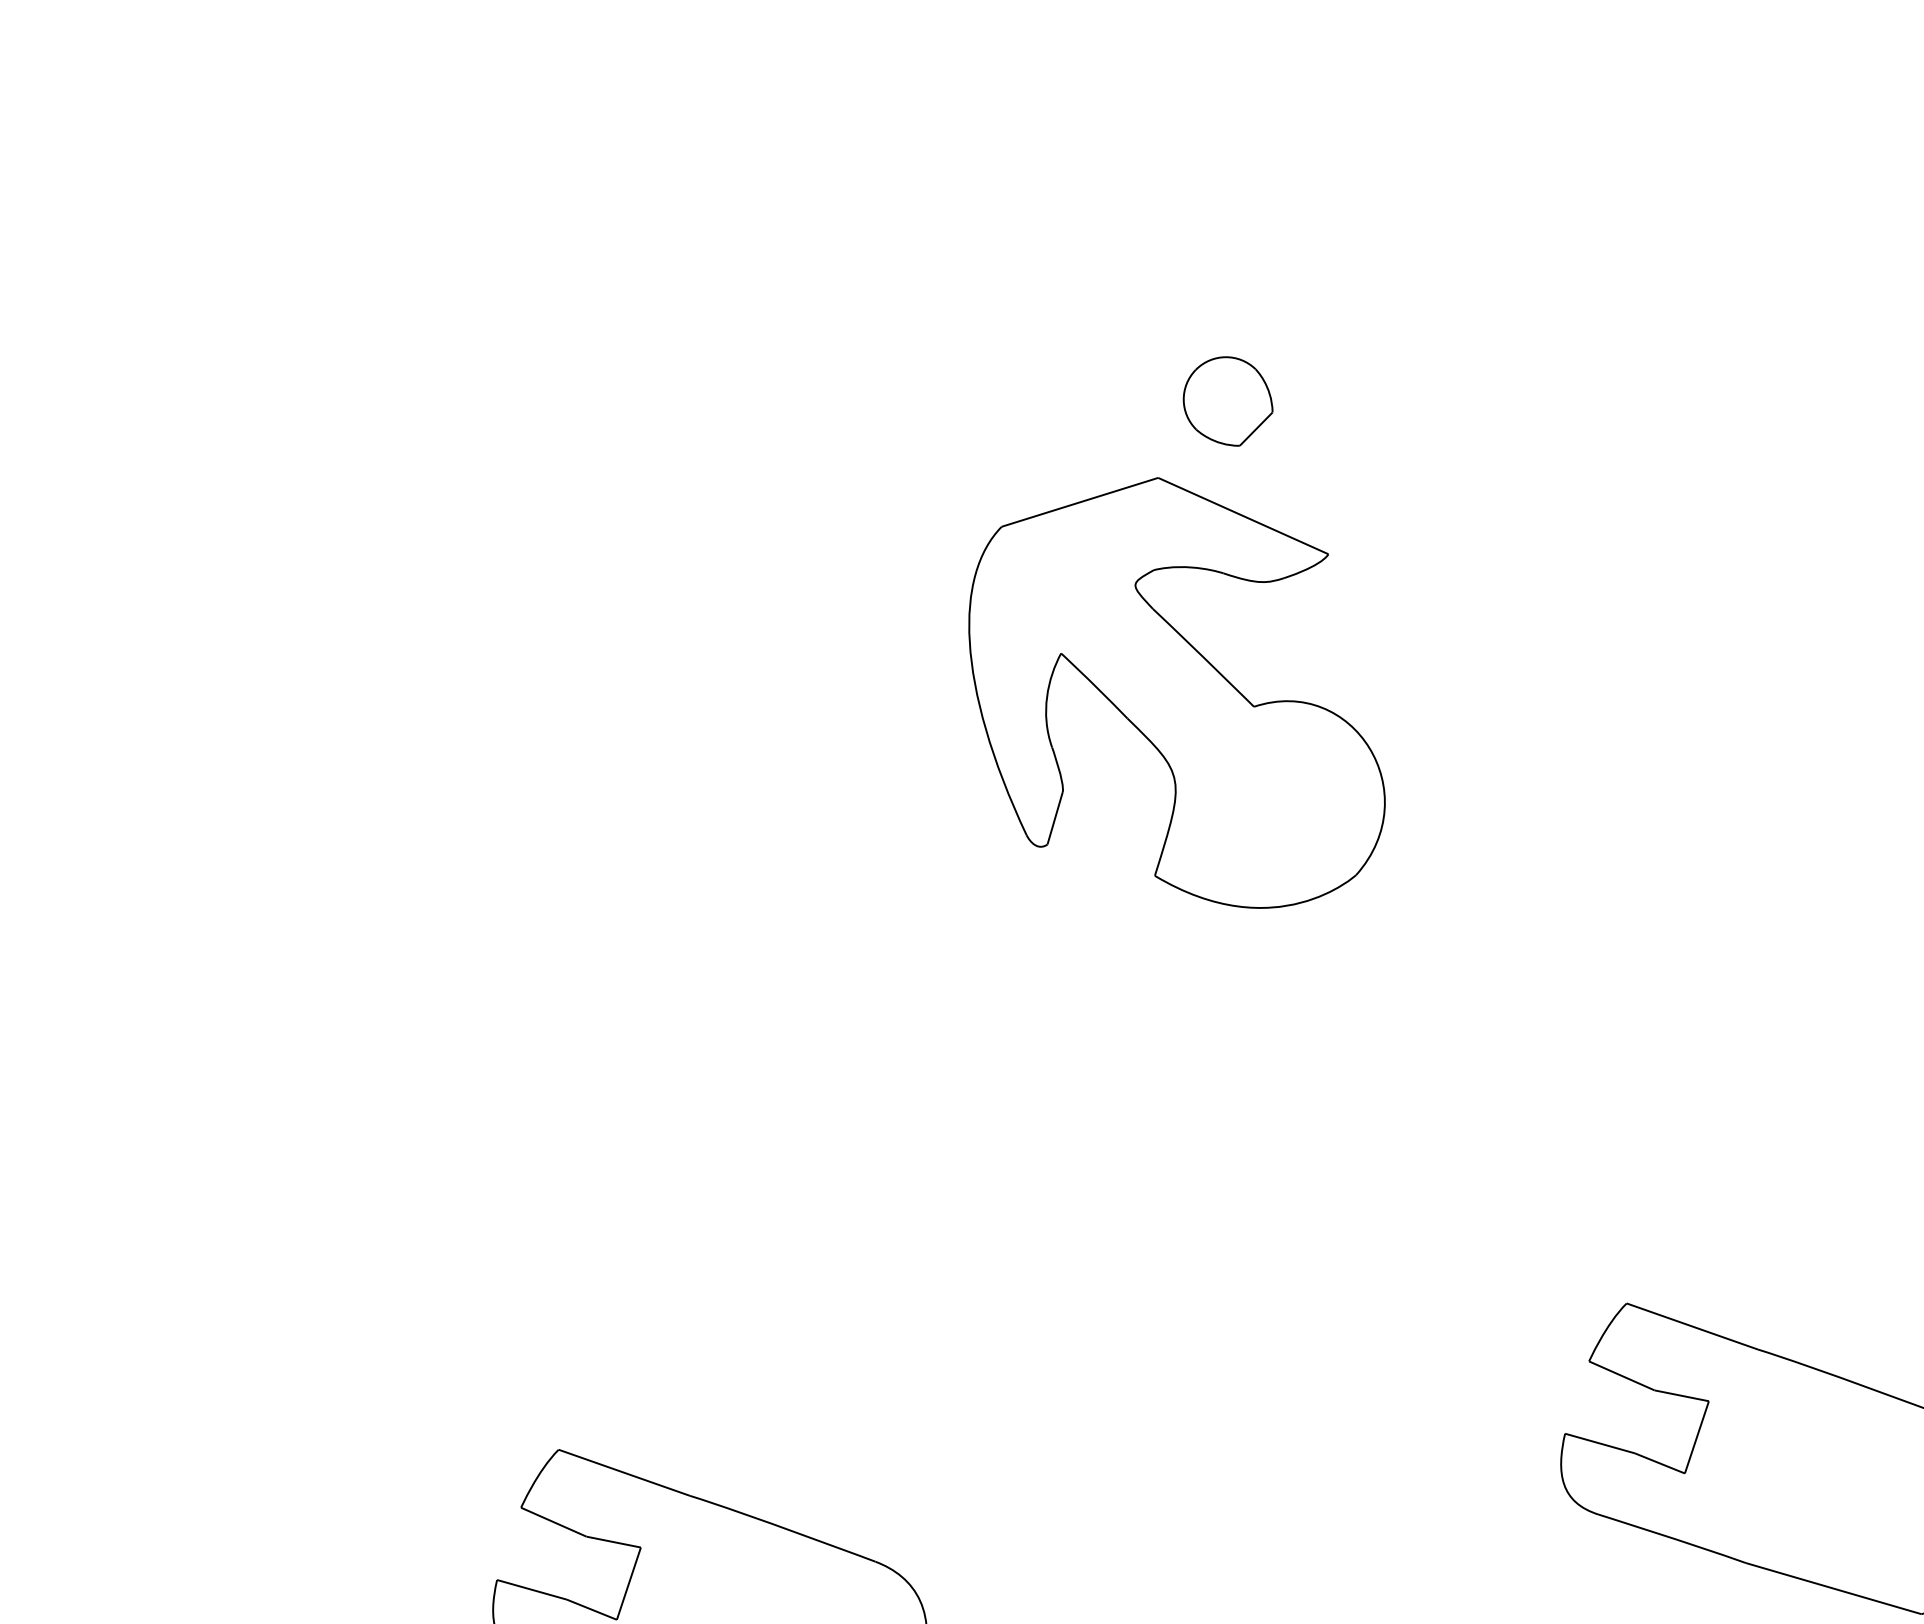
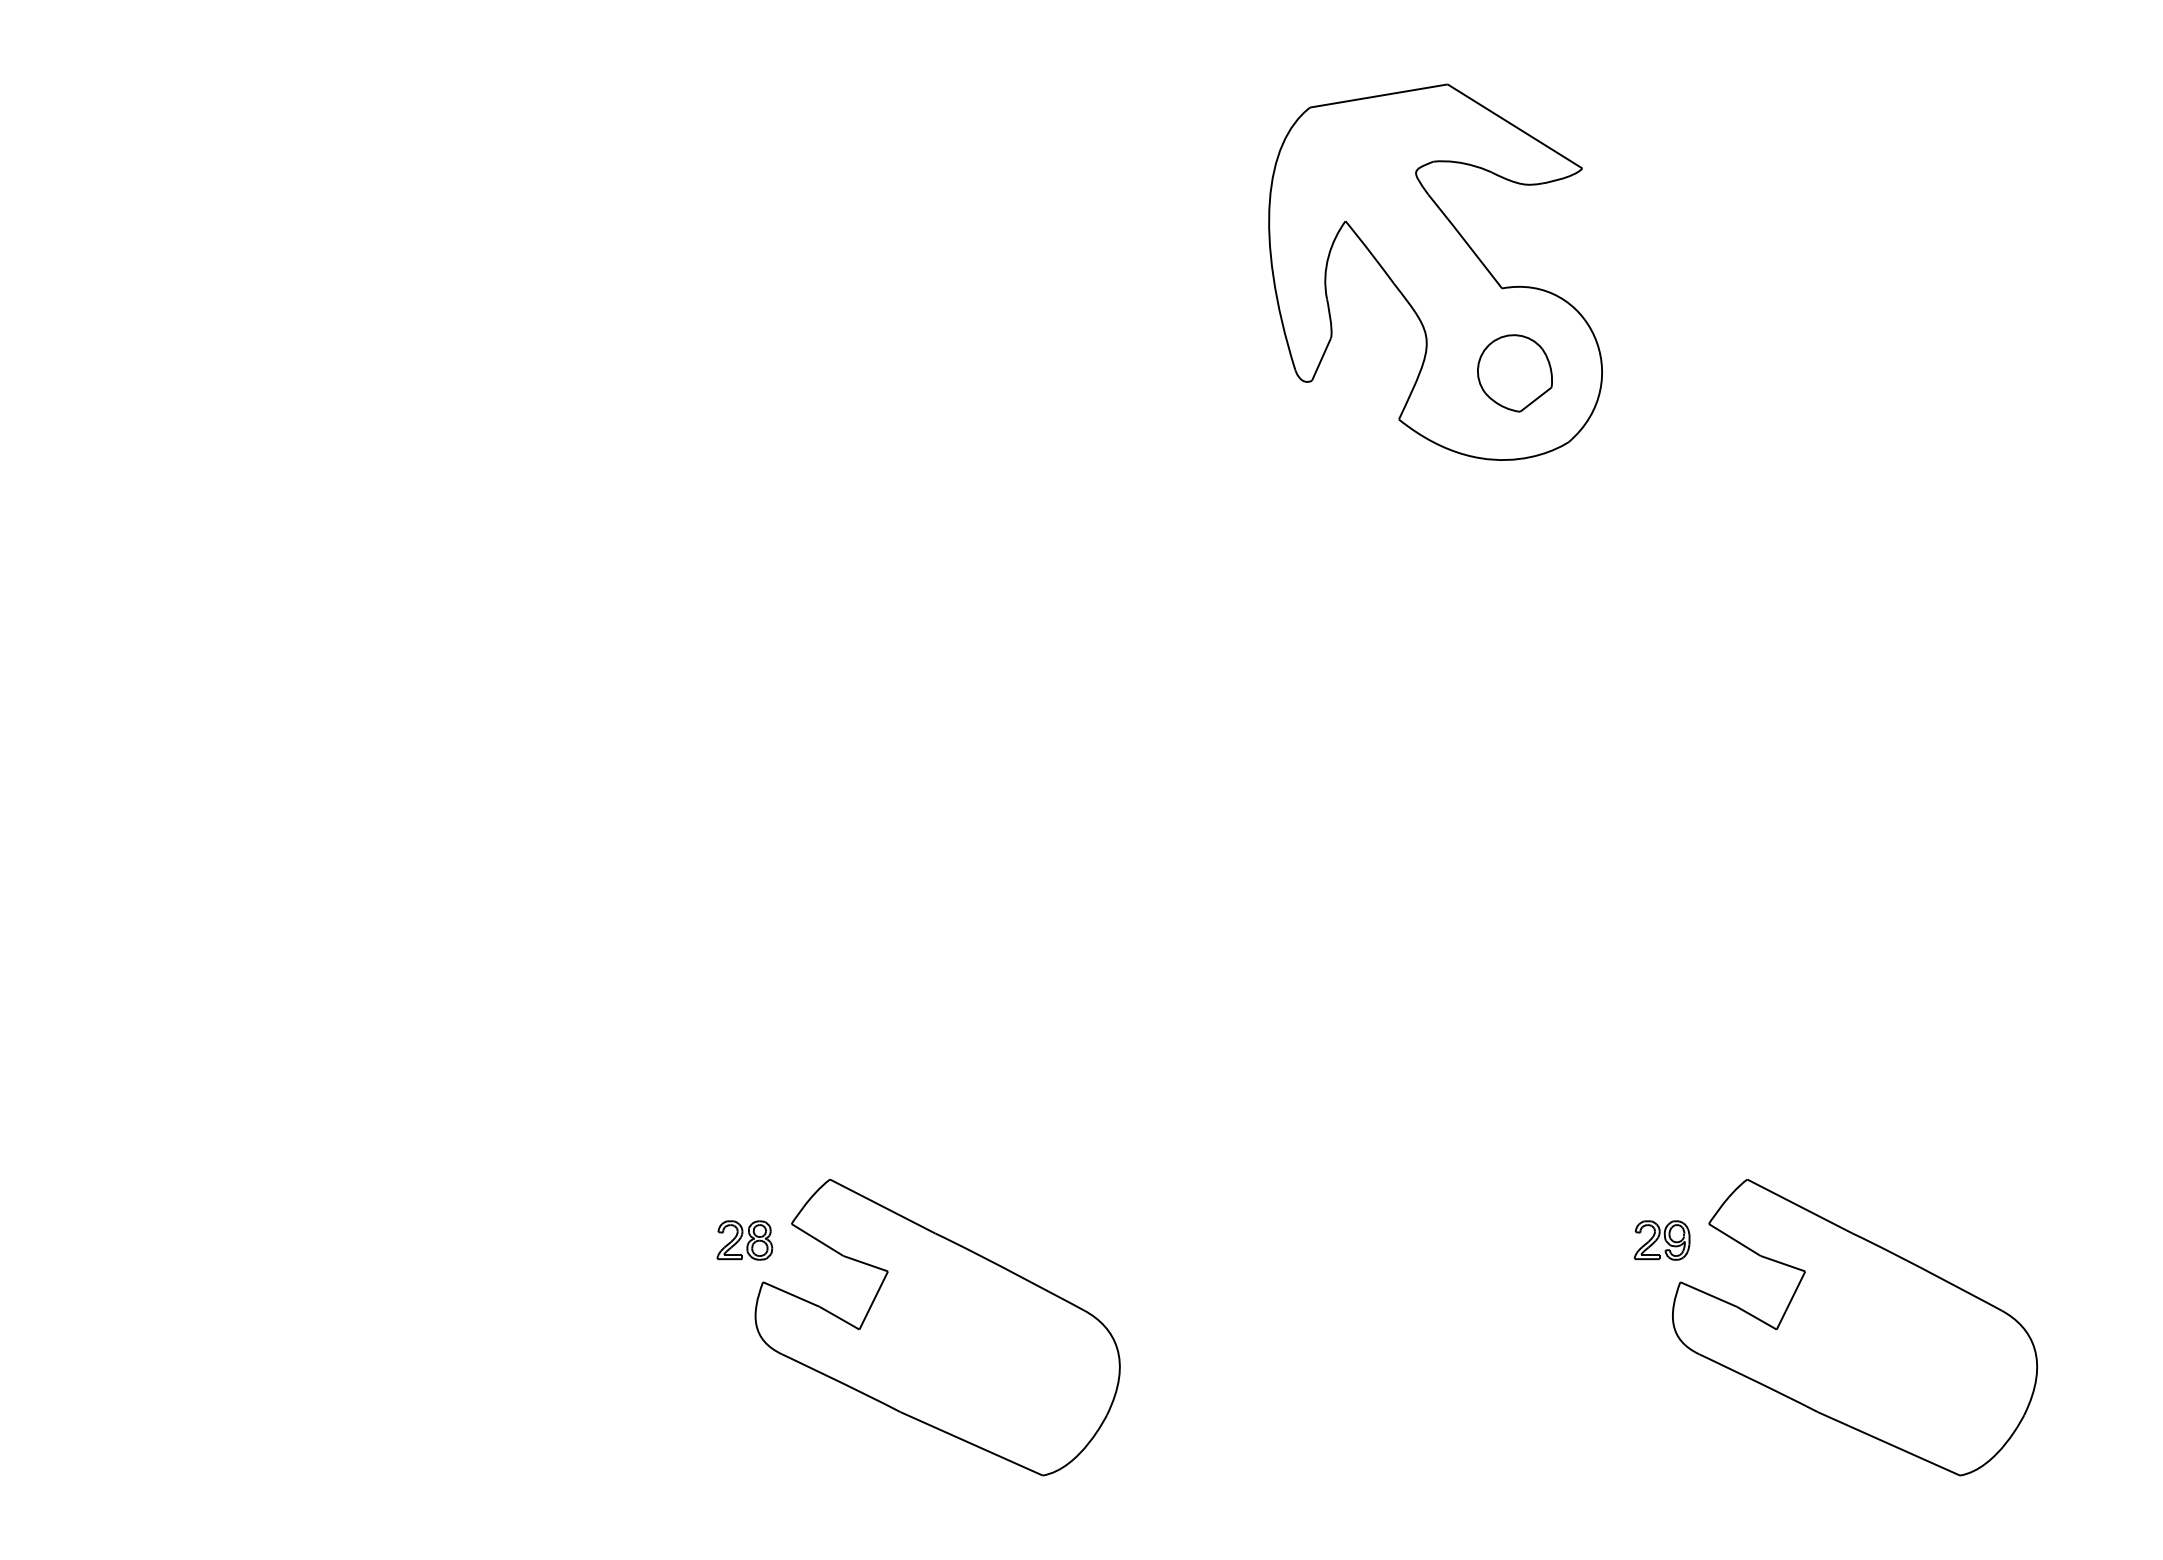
part: (1173, 697) -> (1435, 271), moved
part: (1536, 1388) -> (1661, 1240), added
part: (468, 1534) -> (744, 1240), added

